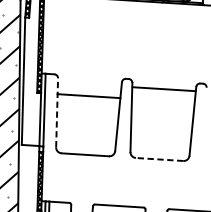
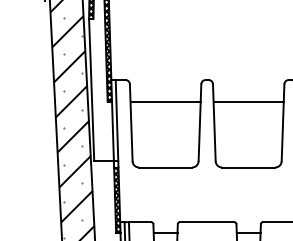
line: (163, 88) -> (248, 101), moved
line: (57, 112) -> (131, 122), dashed -> solid
line: (159, 159) -> (248, 167), dashed -> solid

